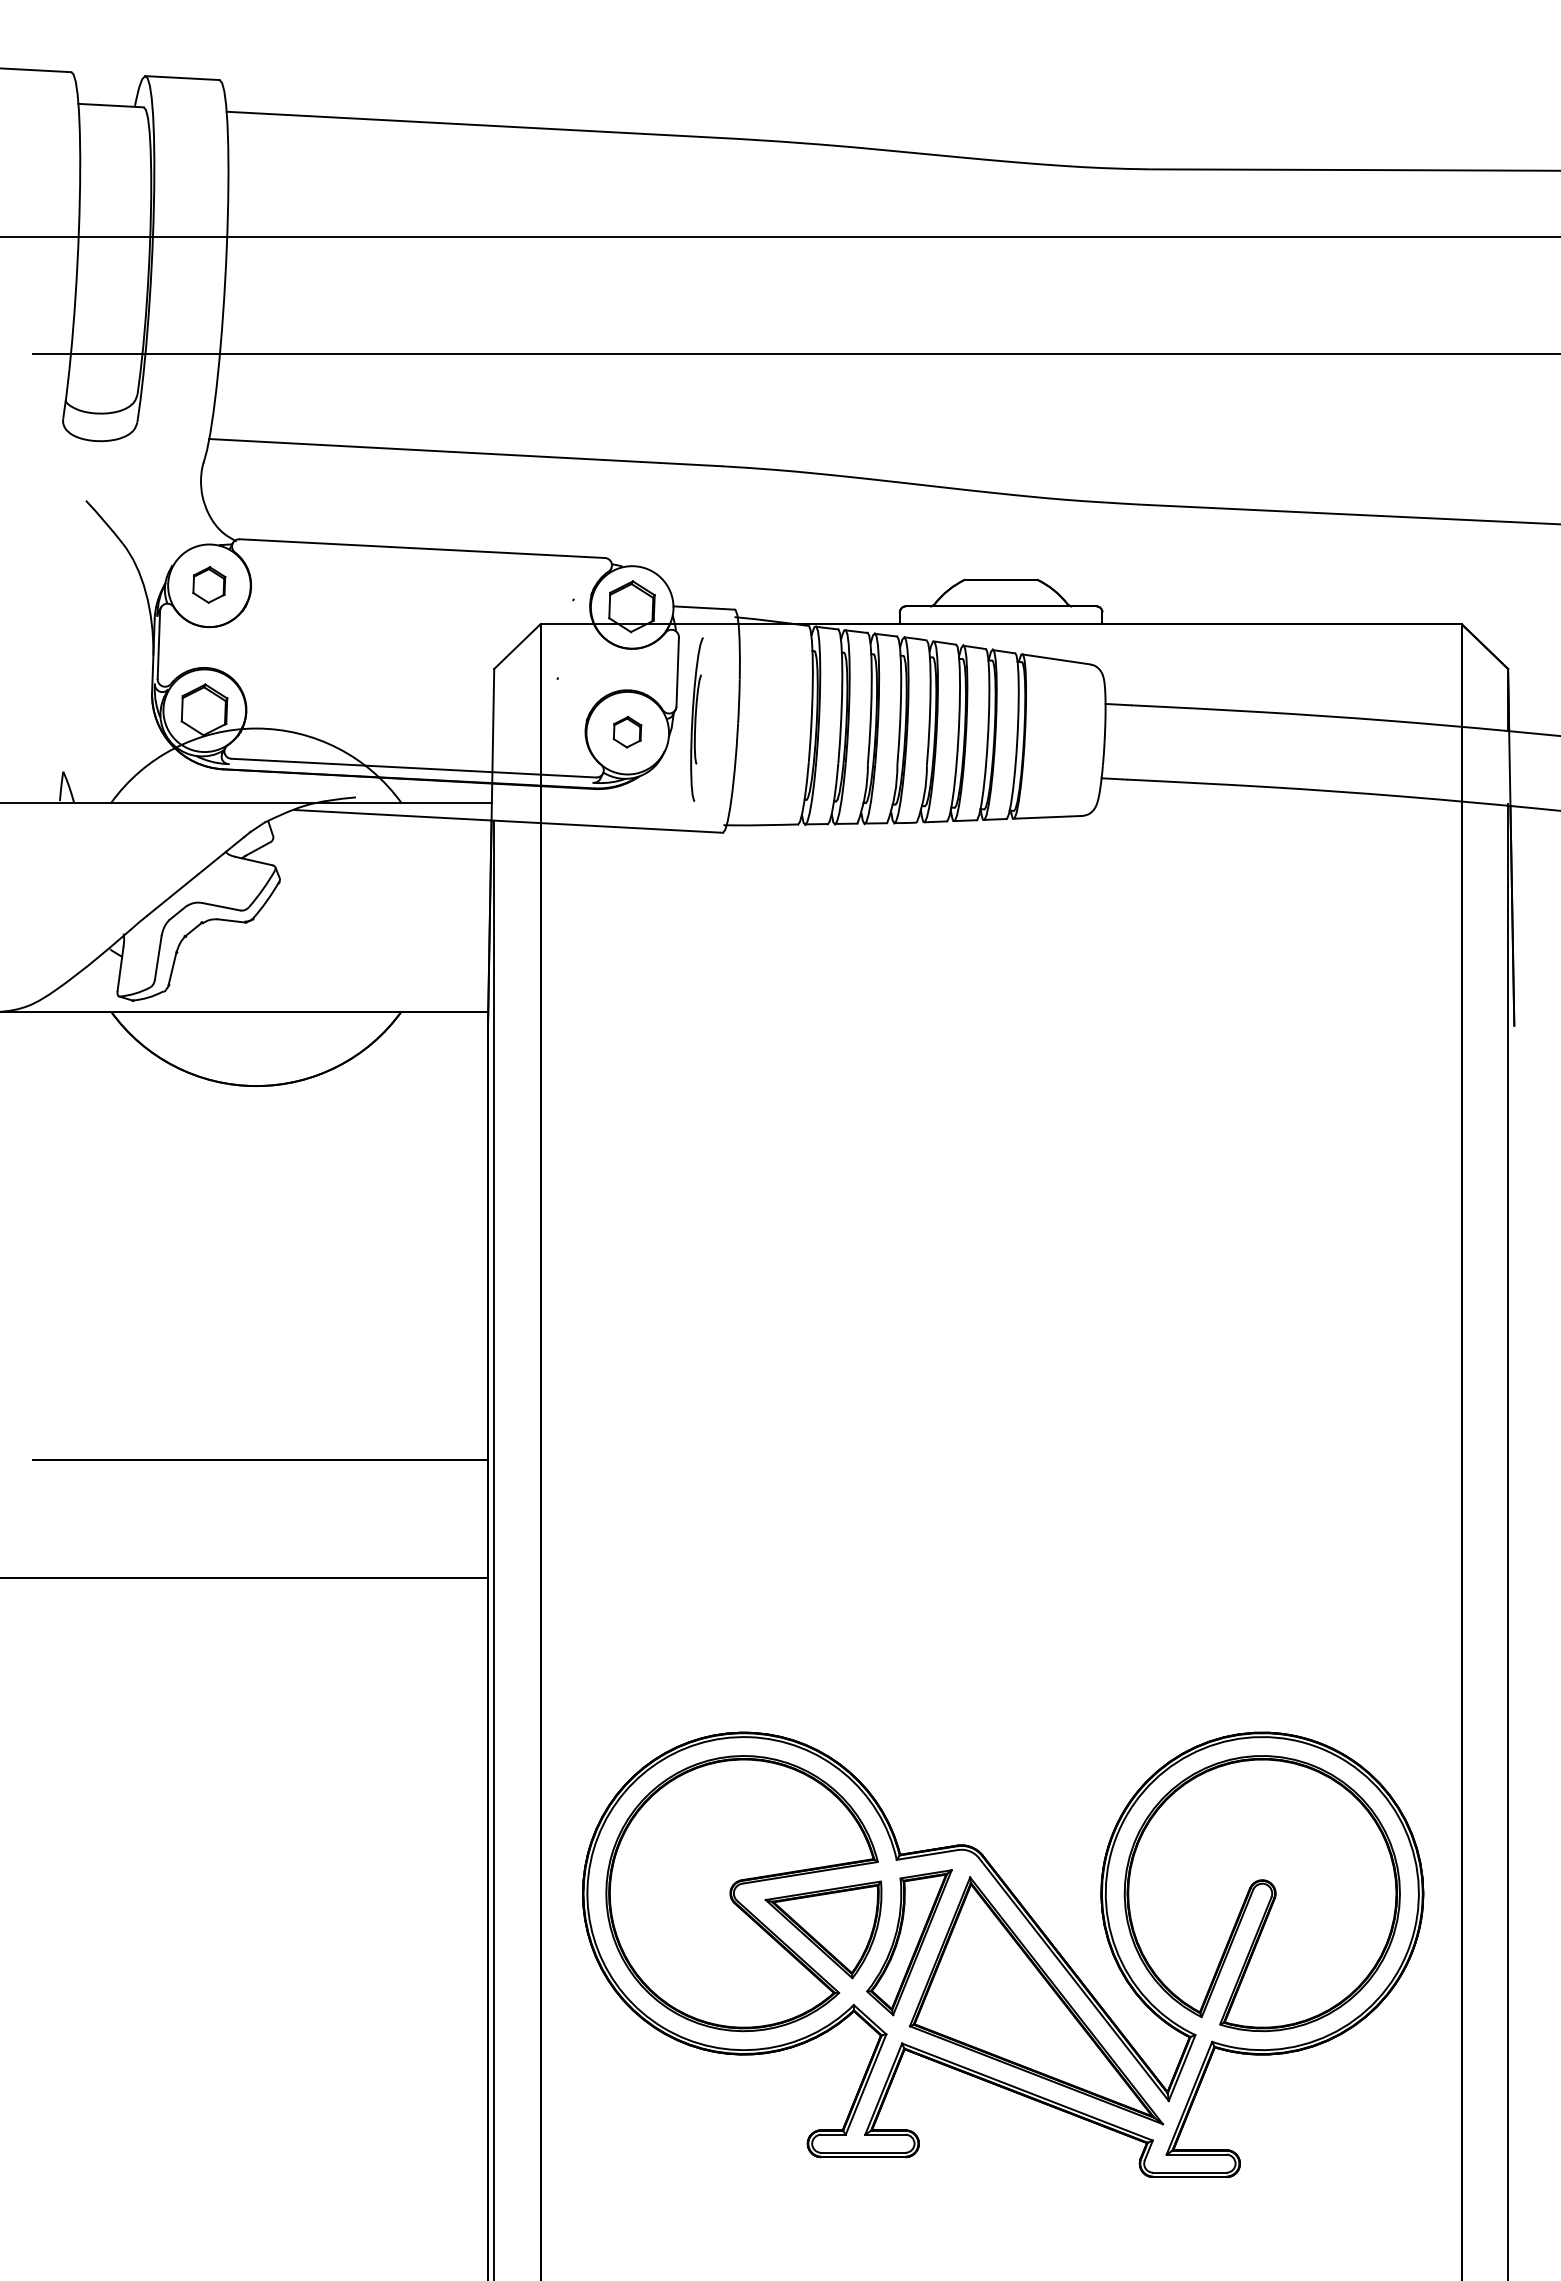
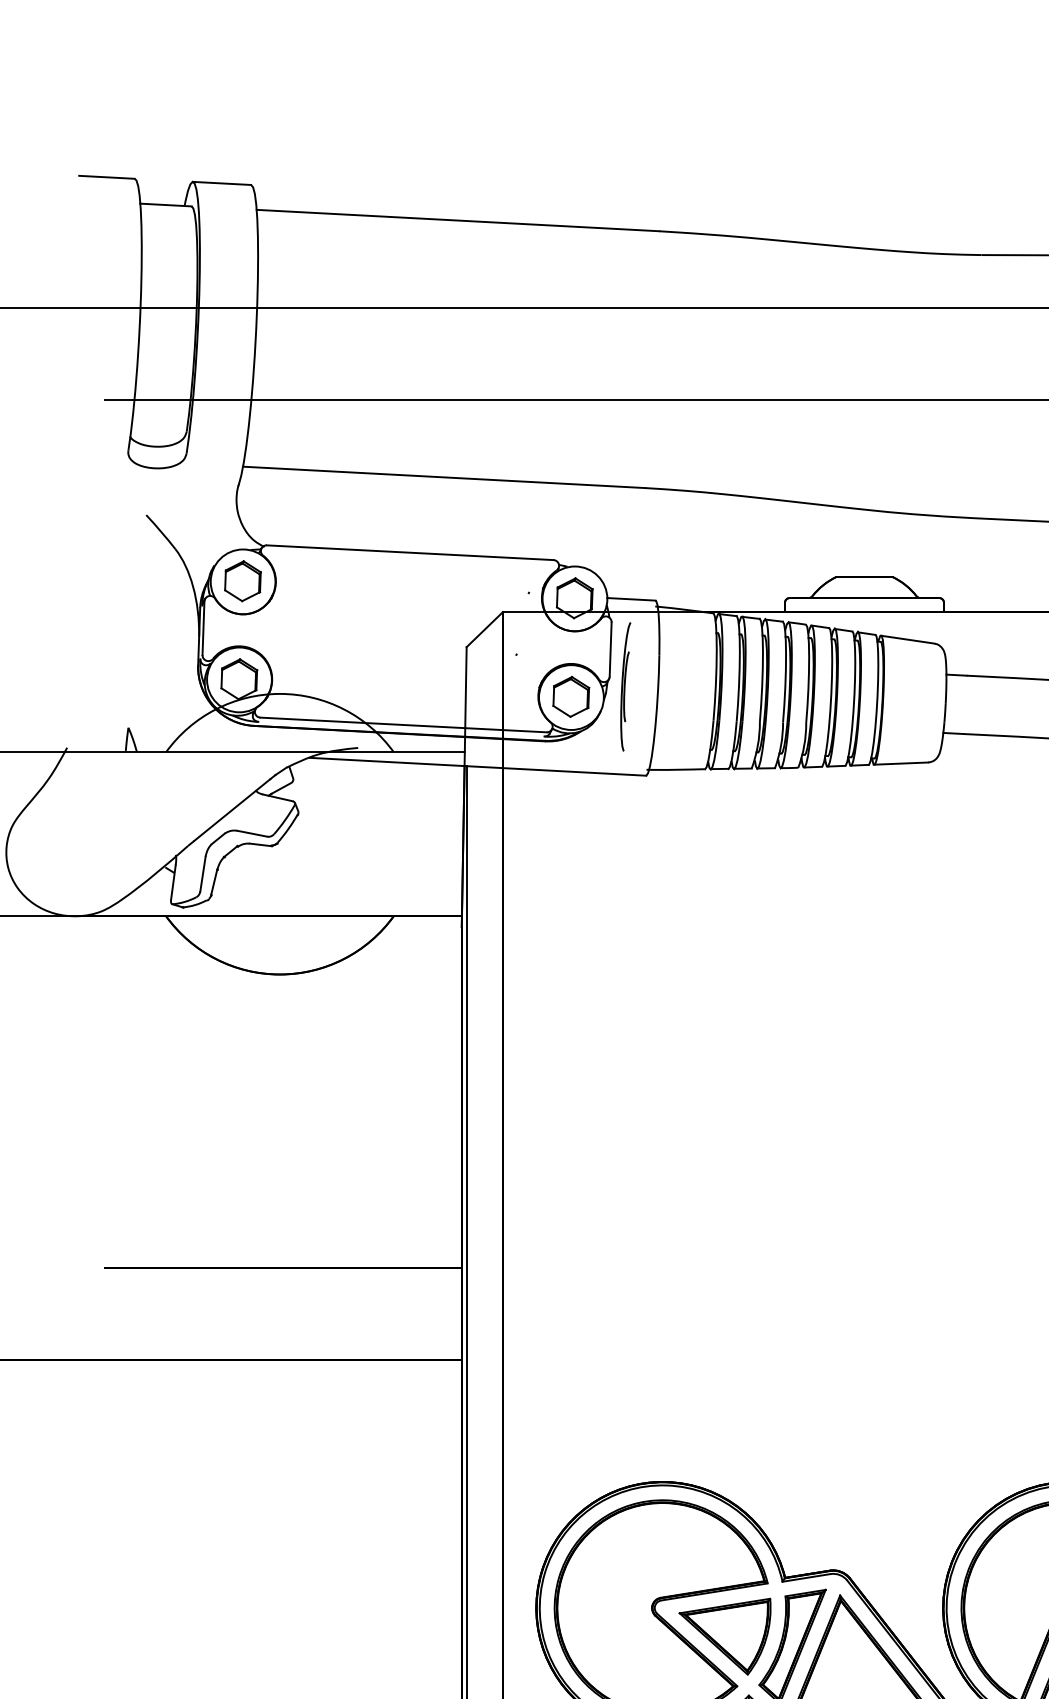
part: (209, 584) -> (243, 580), size x1.43
part: (627, 731) -> (571, 696), size x1.67

